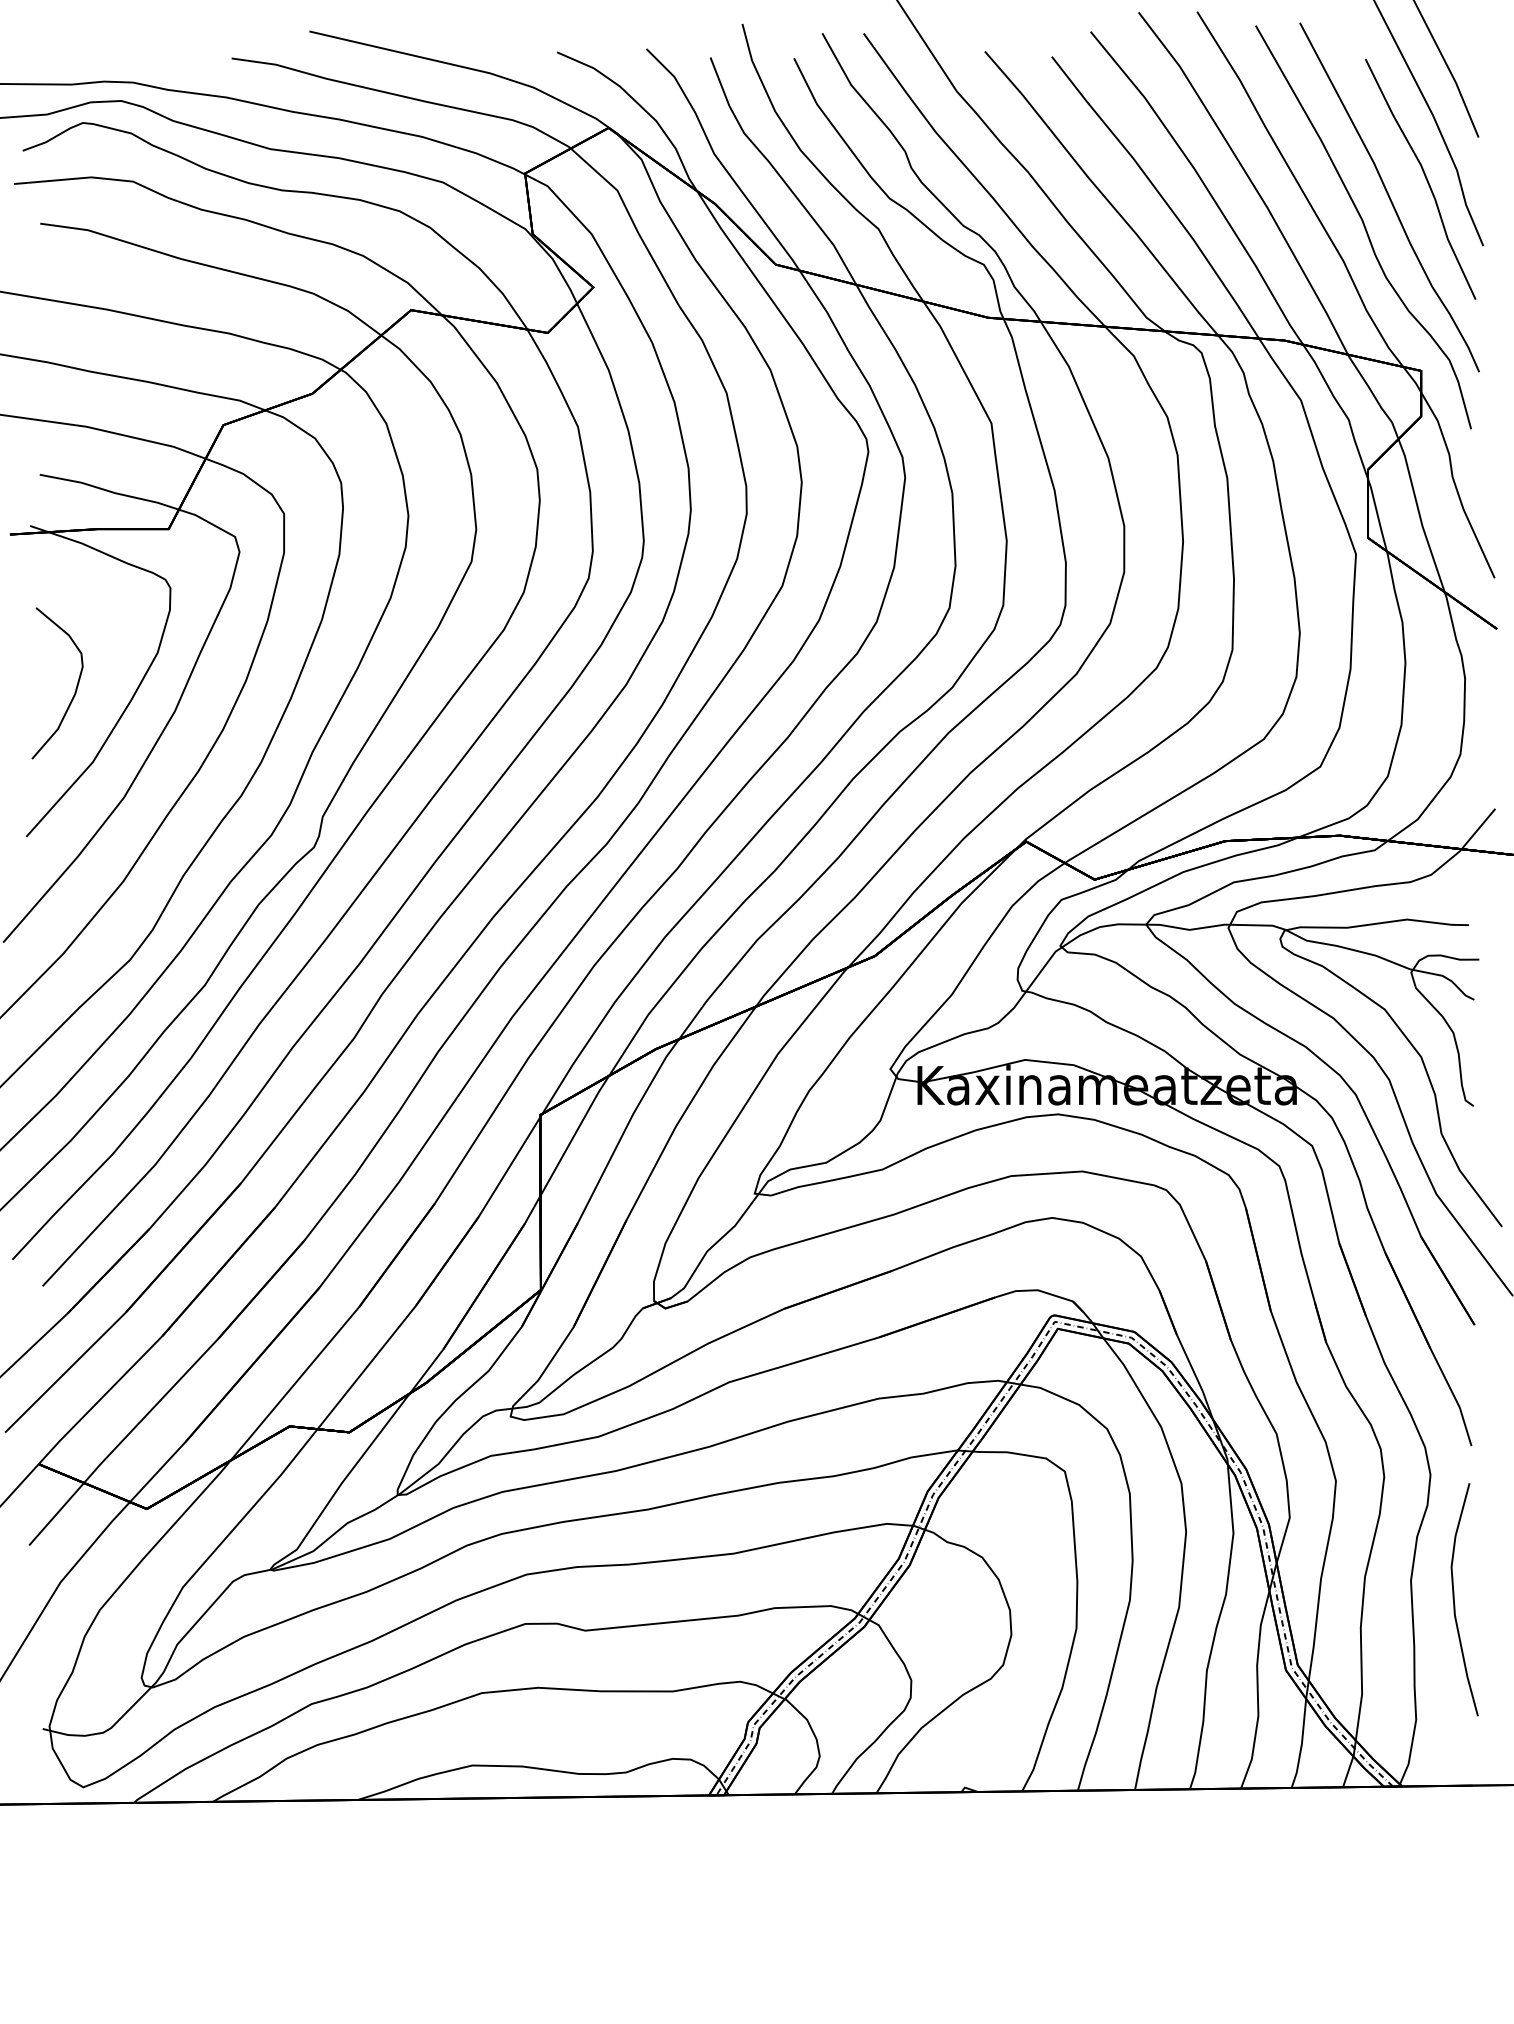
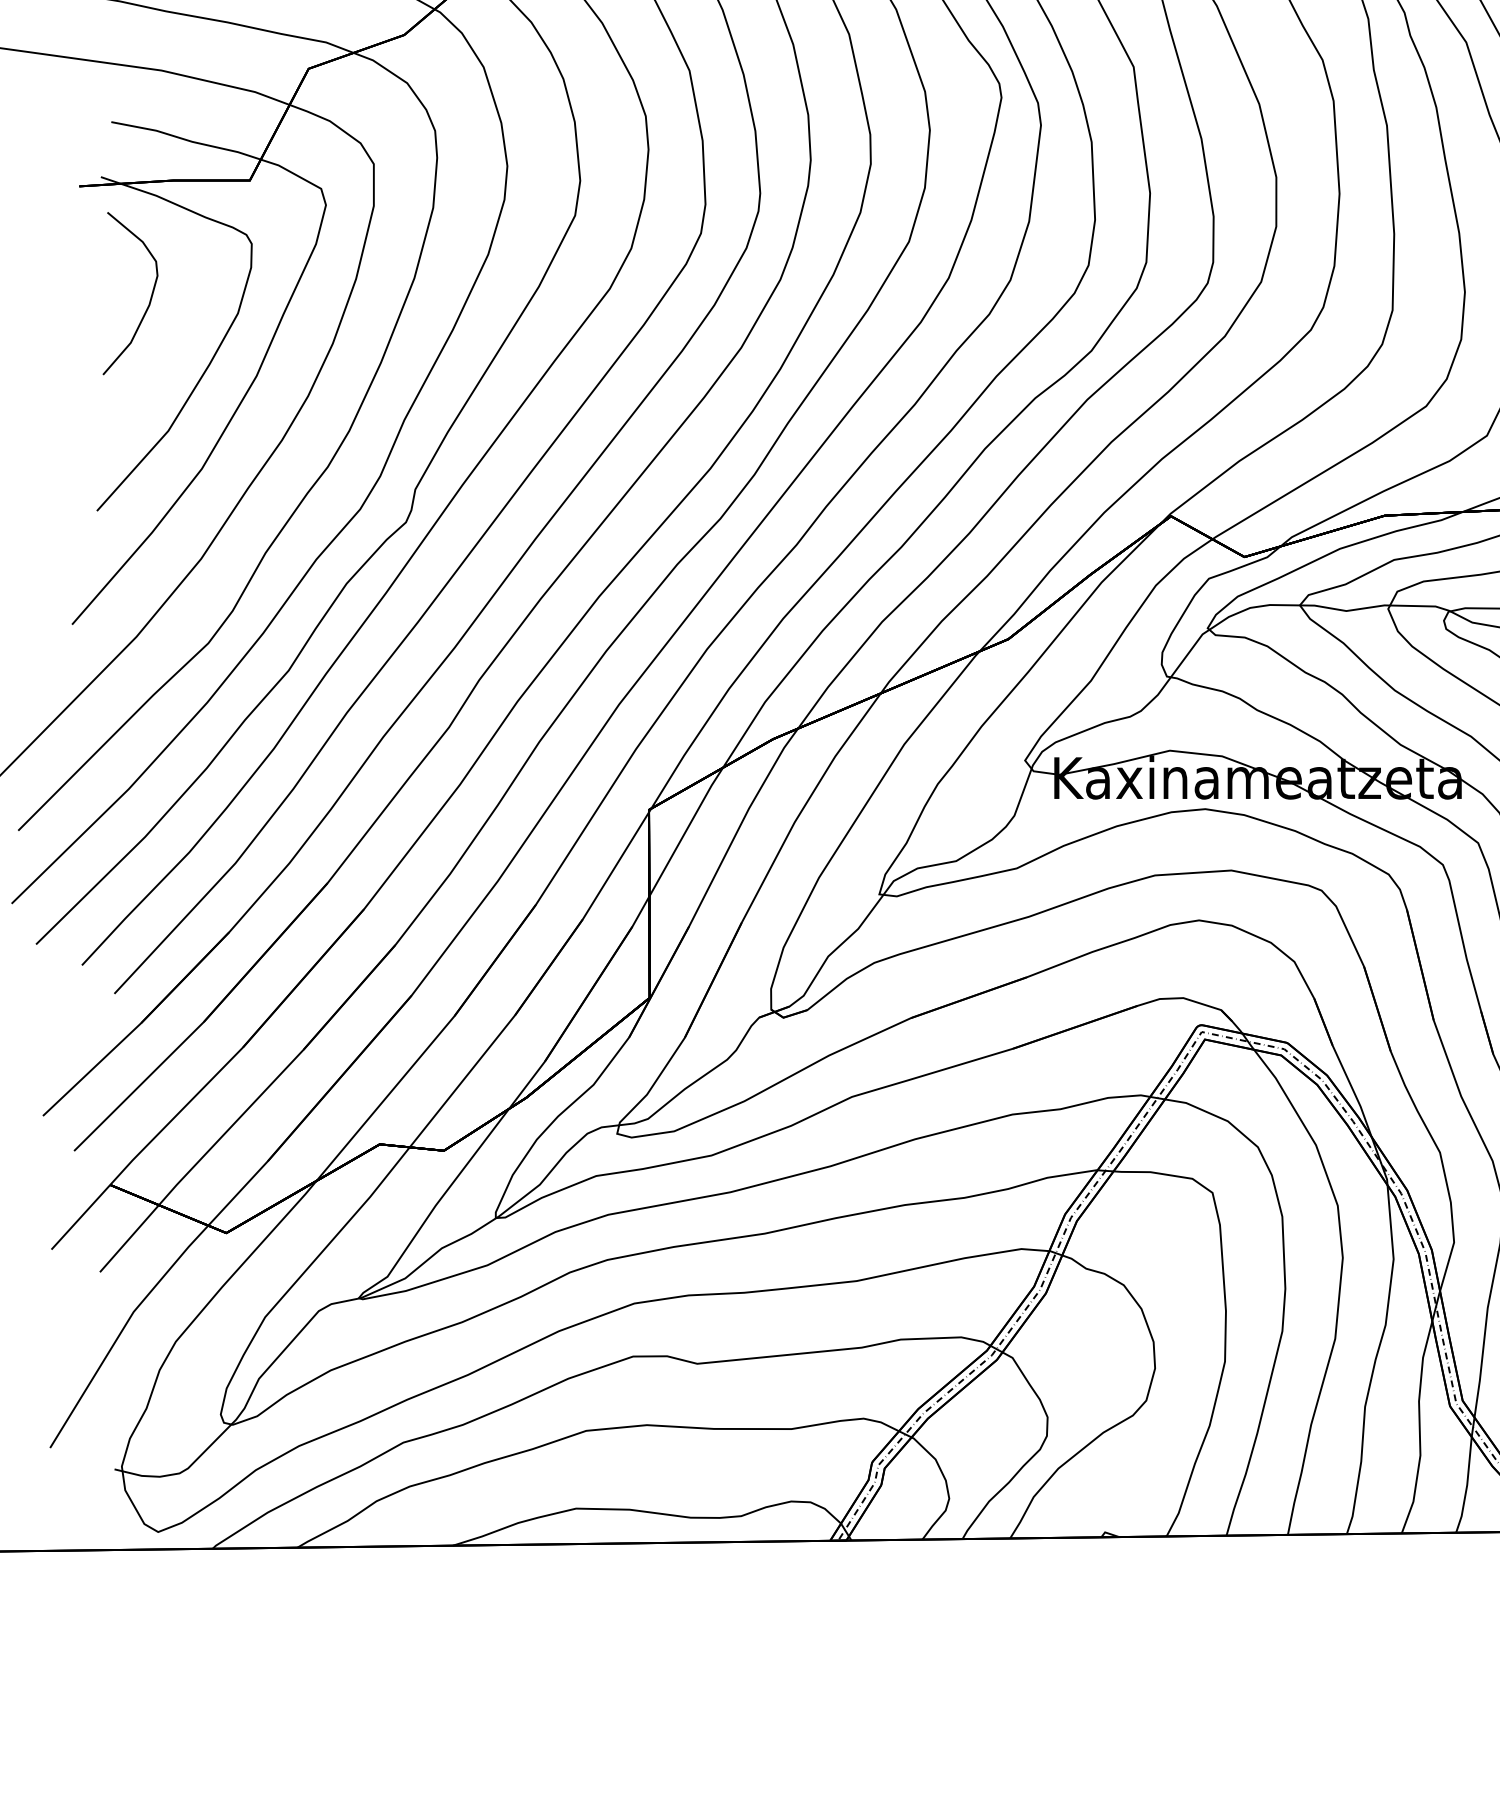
curve: (75, 688) -> (149, 299), moved

